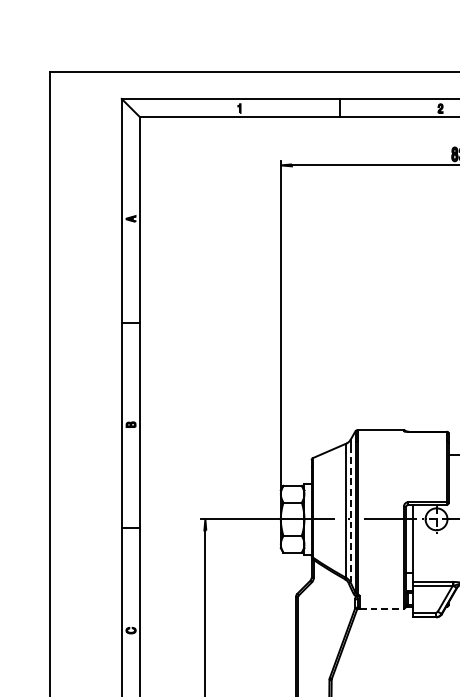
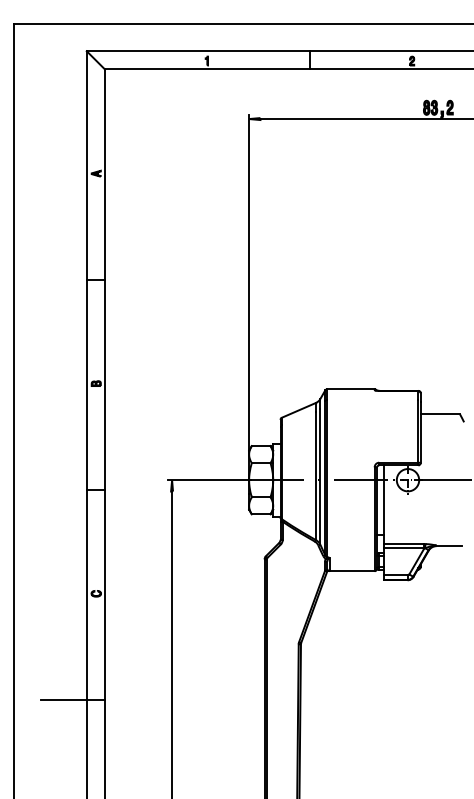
line: (350, 515) -> (320, 476), dashed -> solid
line: (382, 608) -> (352, 571), dashed -> solid

